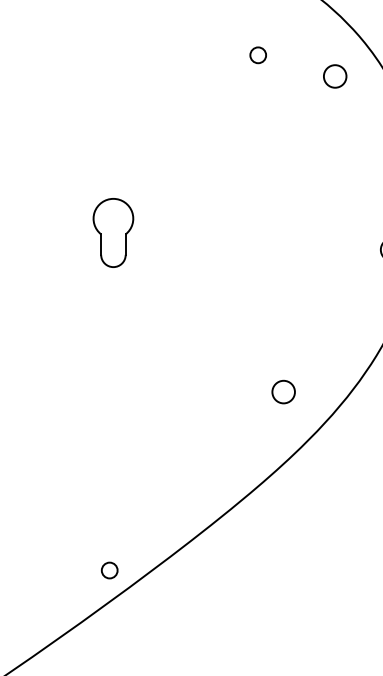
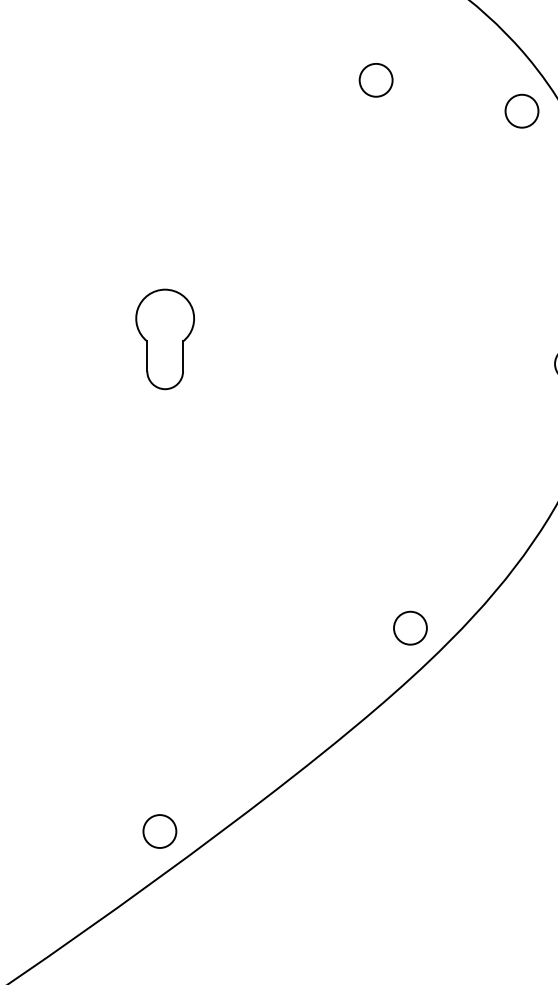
circle: (258, 55) -> (376, 80), size x1.43
circle: (335, 76) -> (522, 111), moved
circle: (283, 391) -> (410, 627), moved
circle: (109, 570) -> (159, 831), size x1.43

